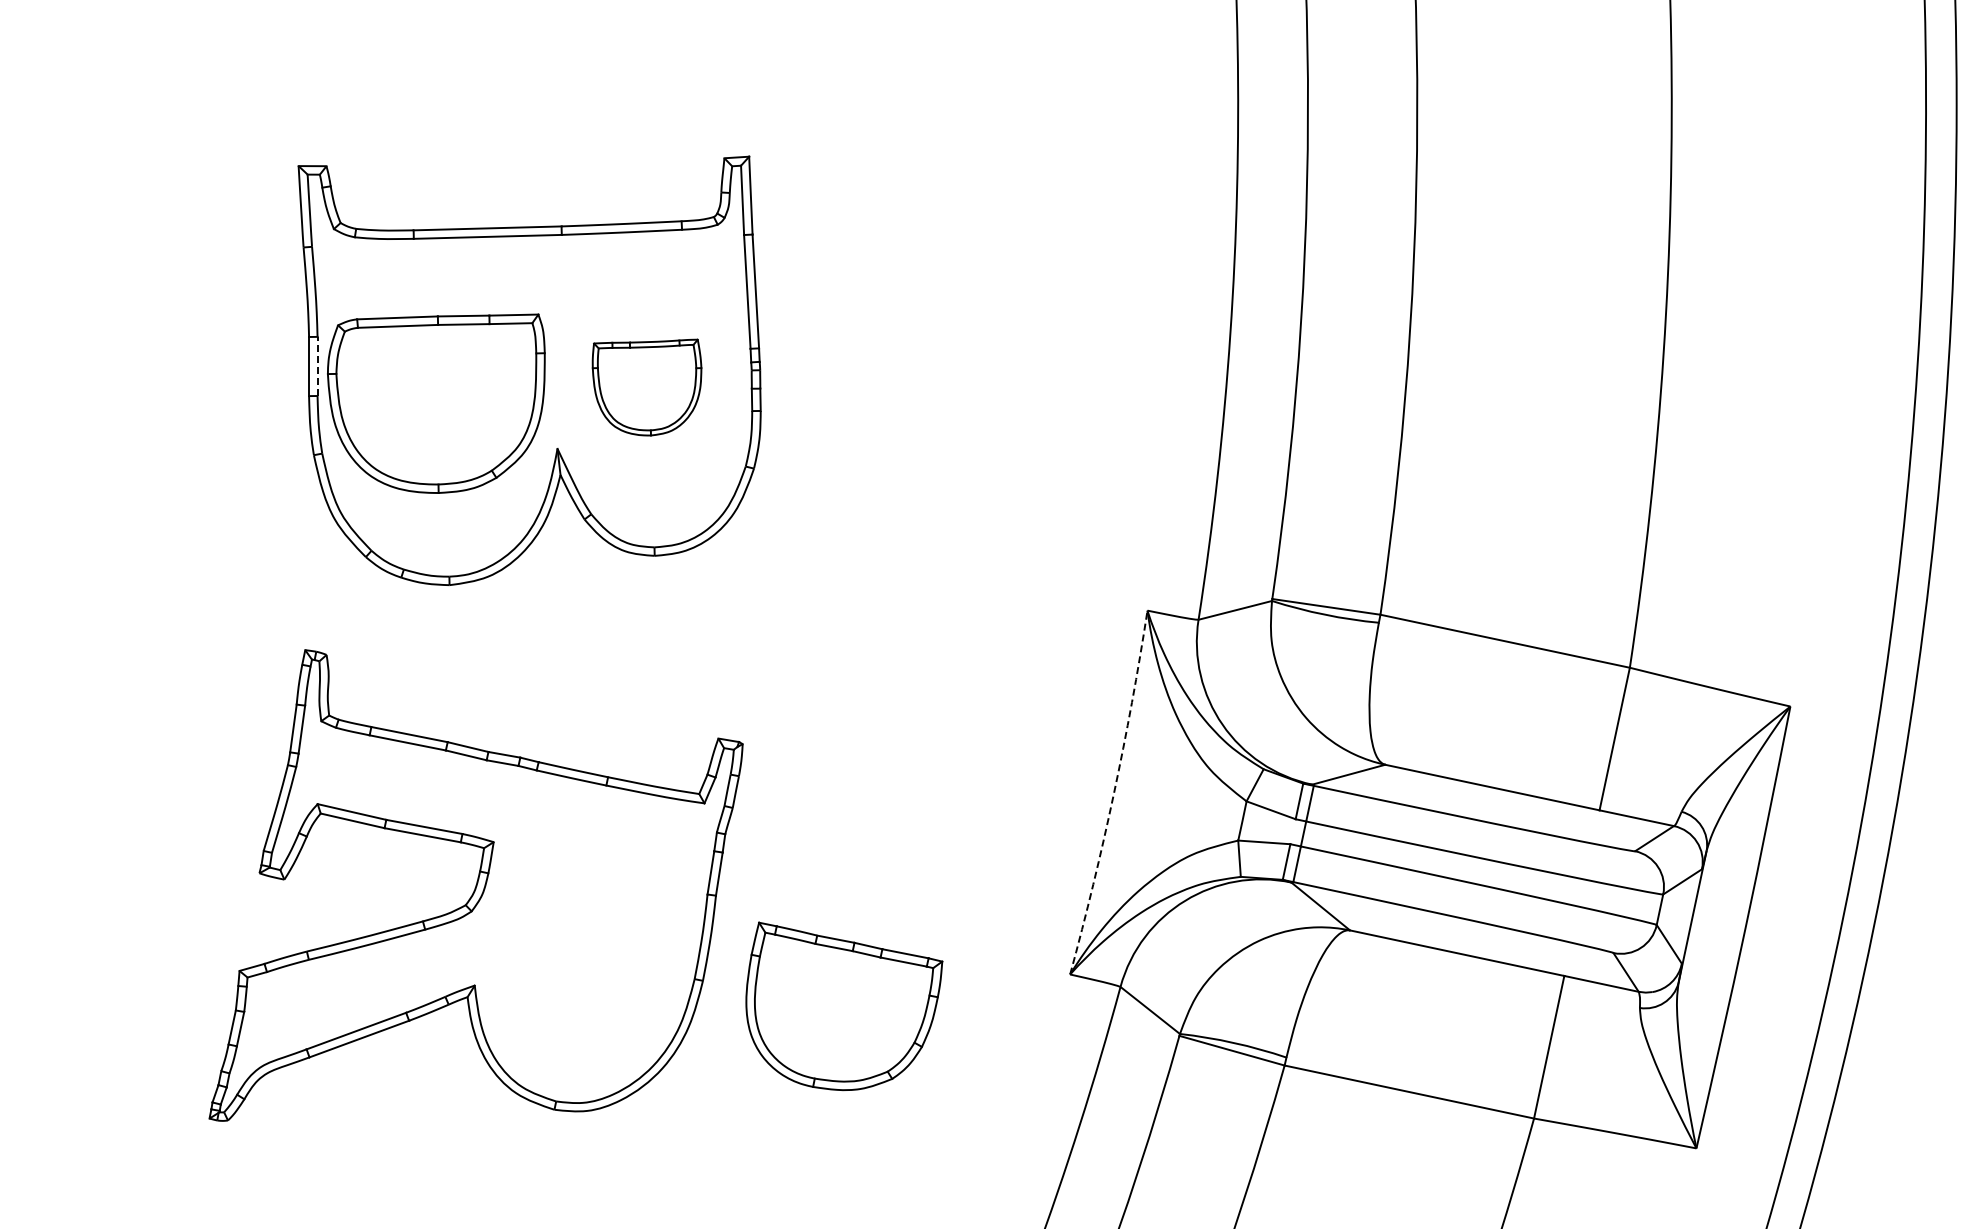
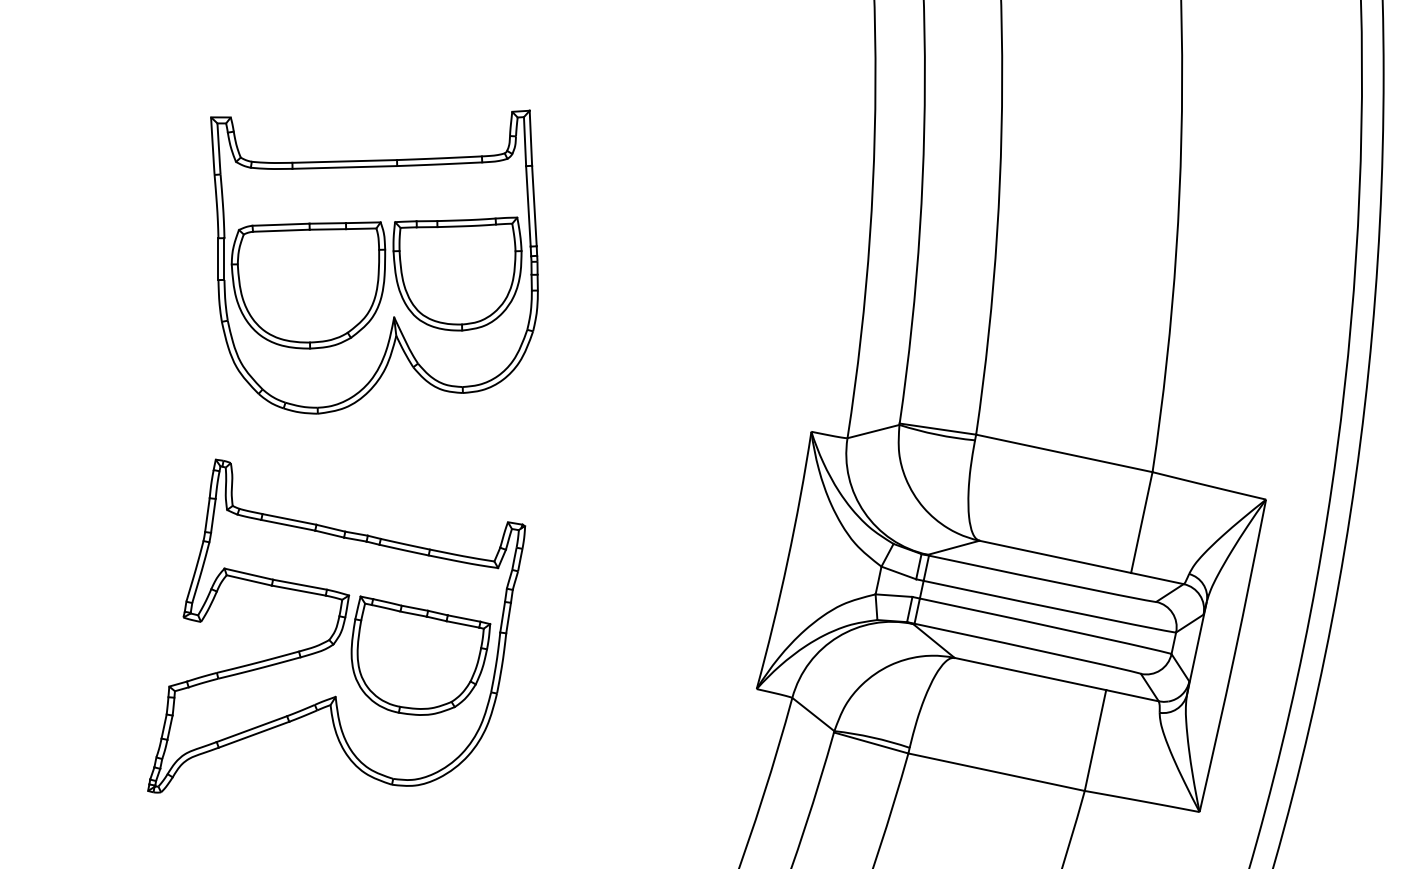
line: (317, 366) -> (224, 259), dashed -> solid
part: (646, 387) -> (457, 273), size x1.67
arc: (1113, 793) -> (787, 561), dashed -> solid
part: (844, 1006) -> (421, 655), moved

